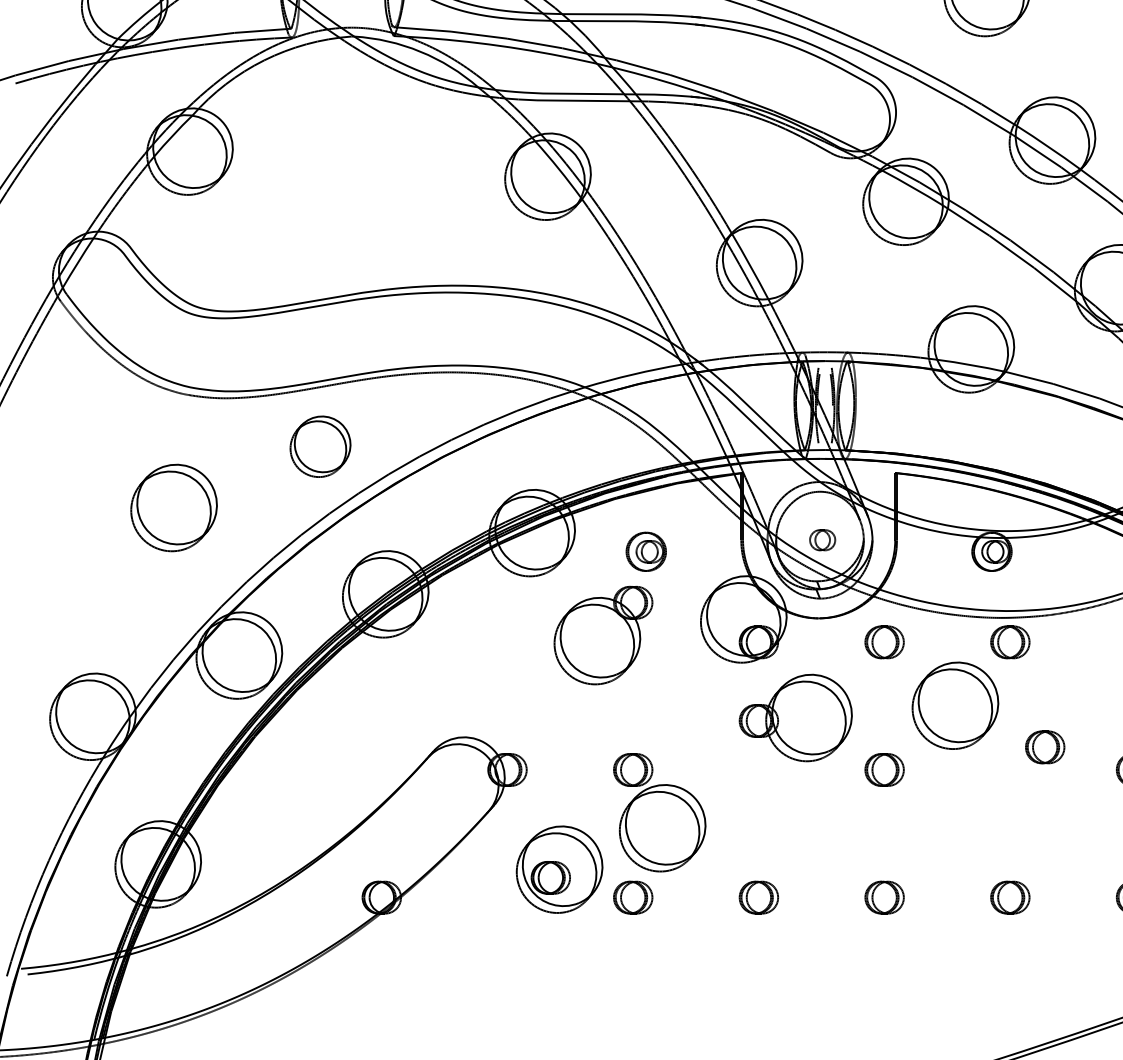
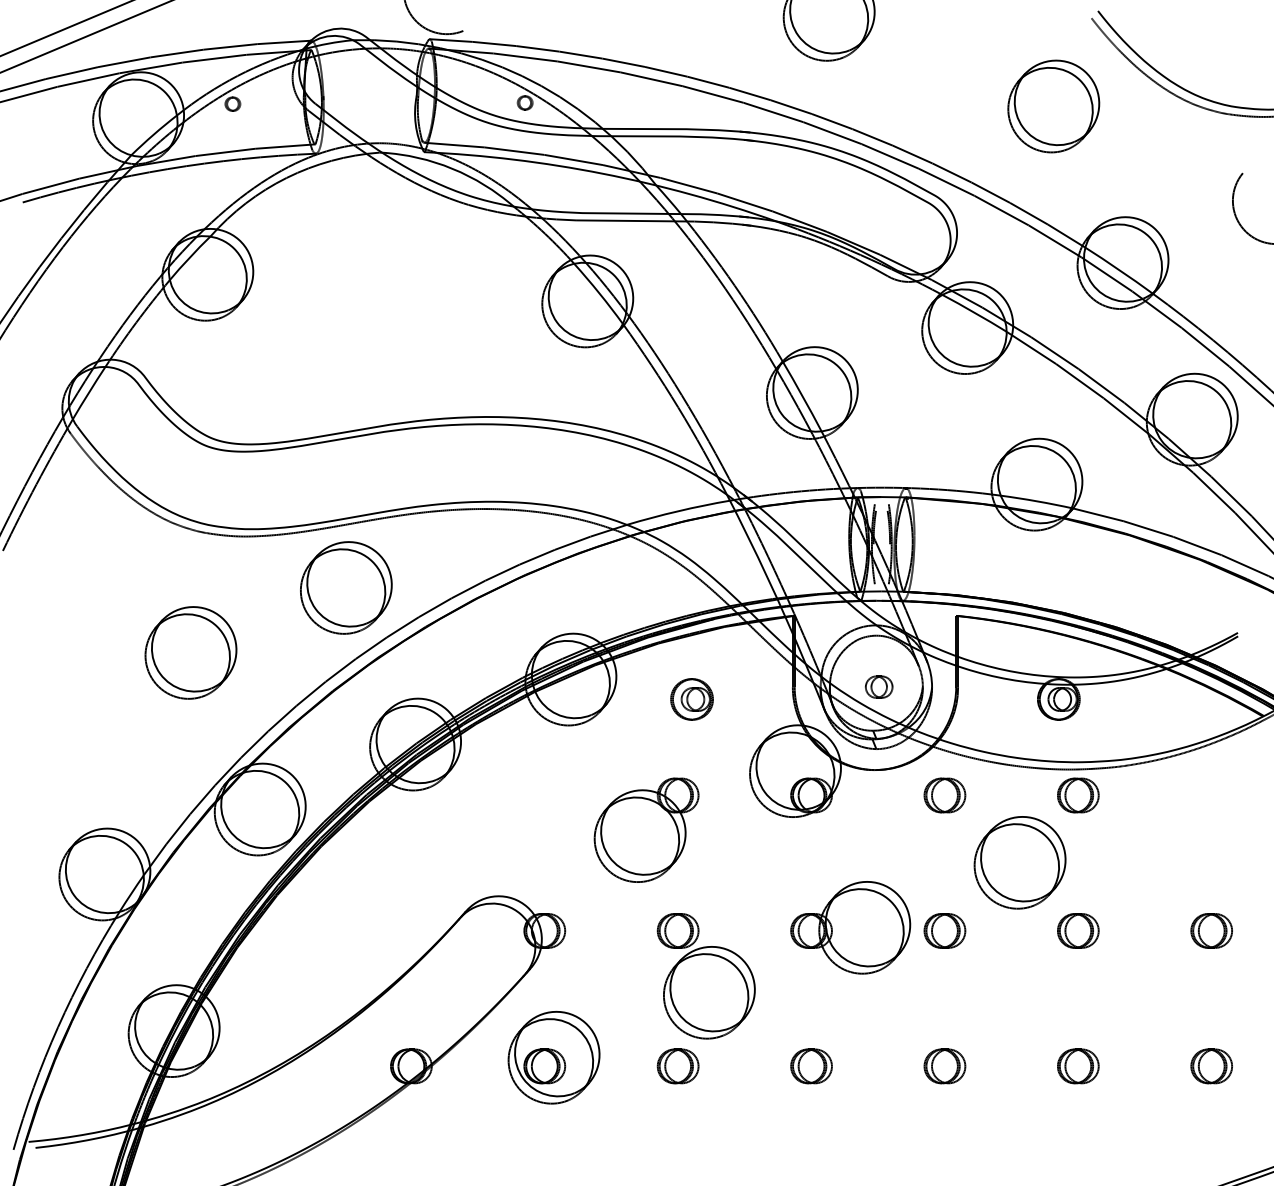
part: (320, 446) -> (346, 587), size x1.43
part: (603, 634) -> (646, 829), moved
part: (795, 717) -> (850, 927), moved
part: (1045, 746) -> (1078, 930), moved
part: (559, 869) -> (553, 1057), moved

